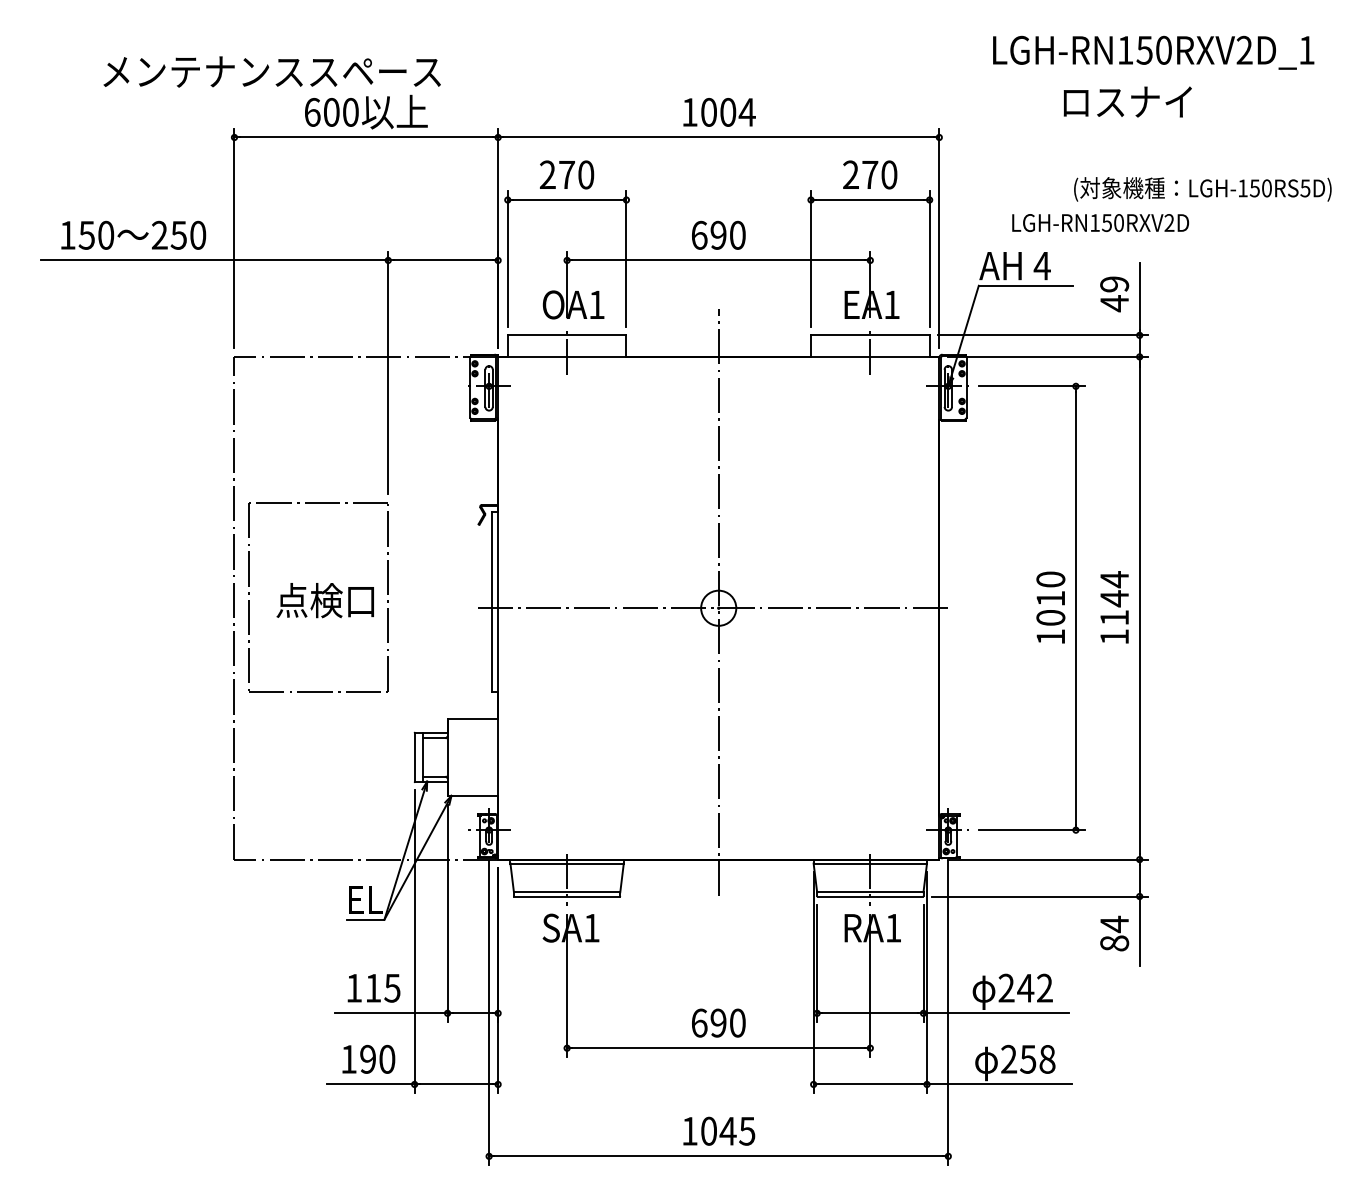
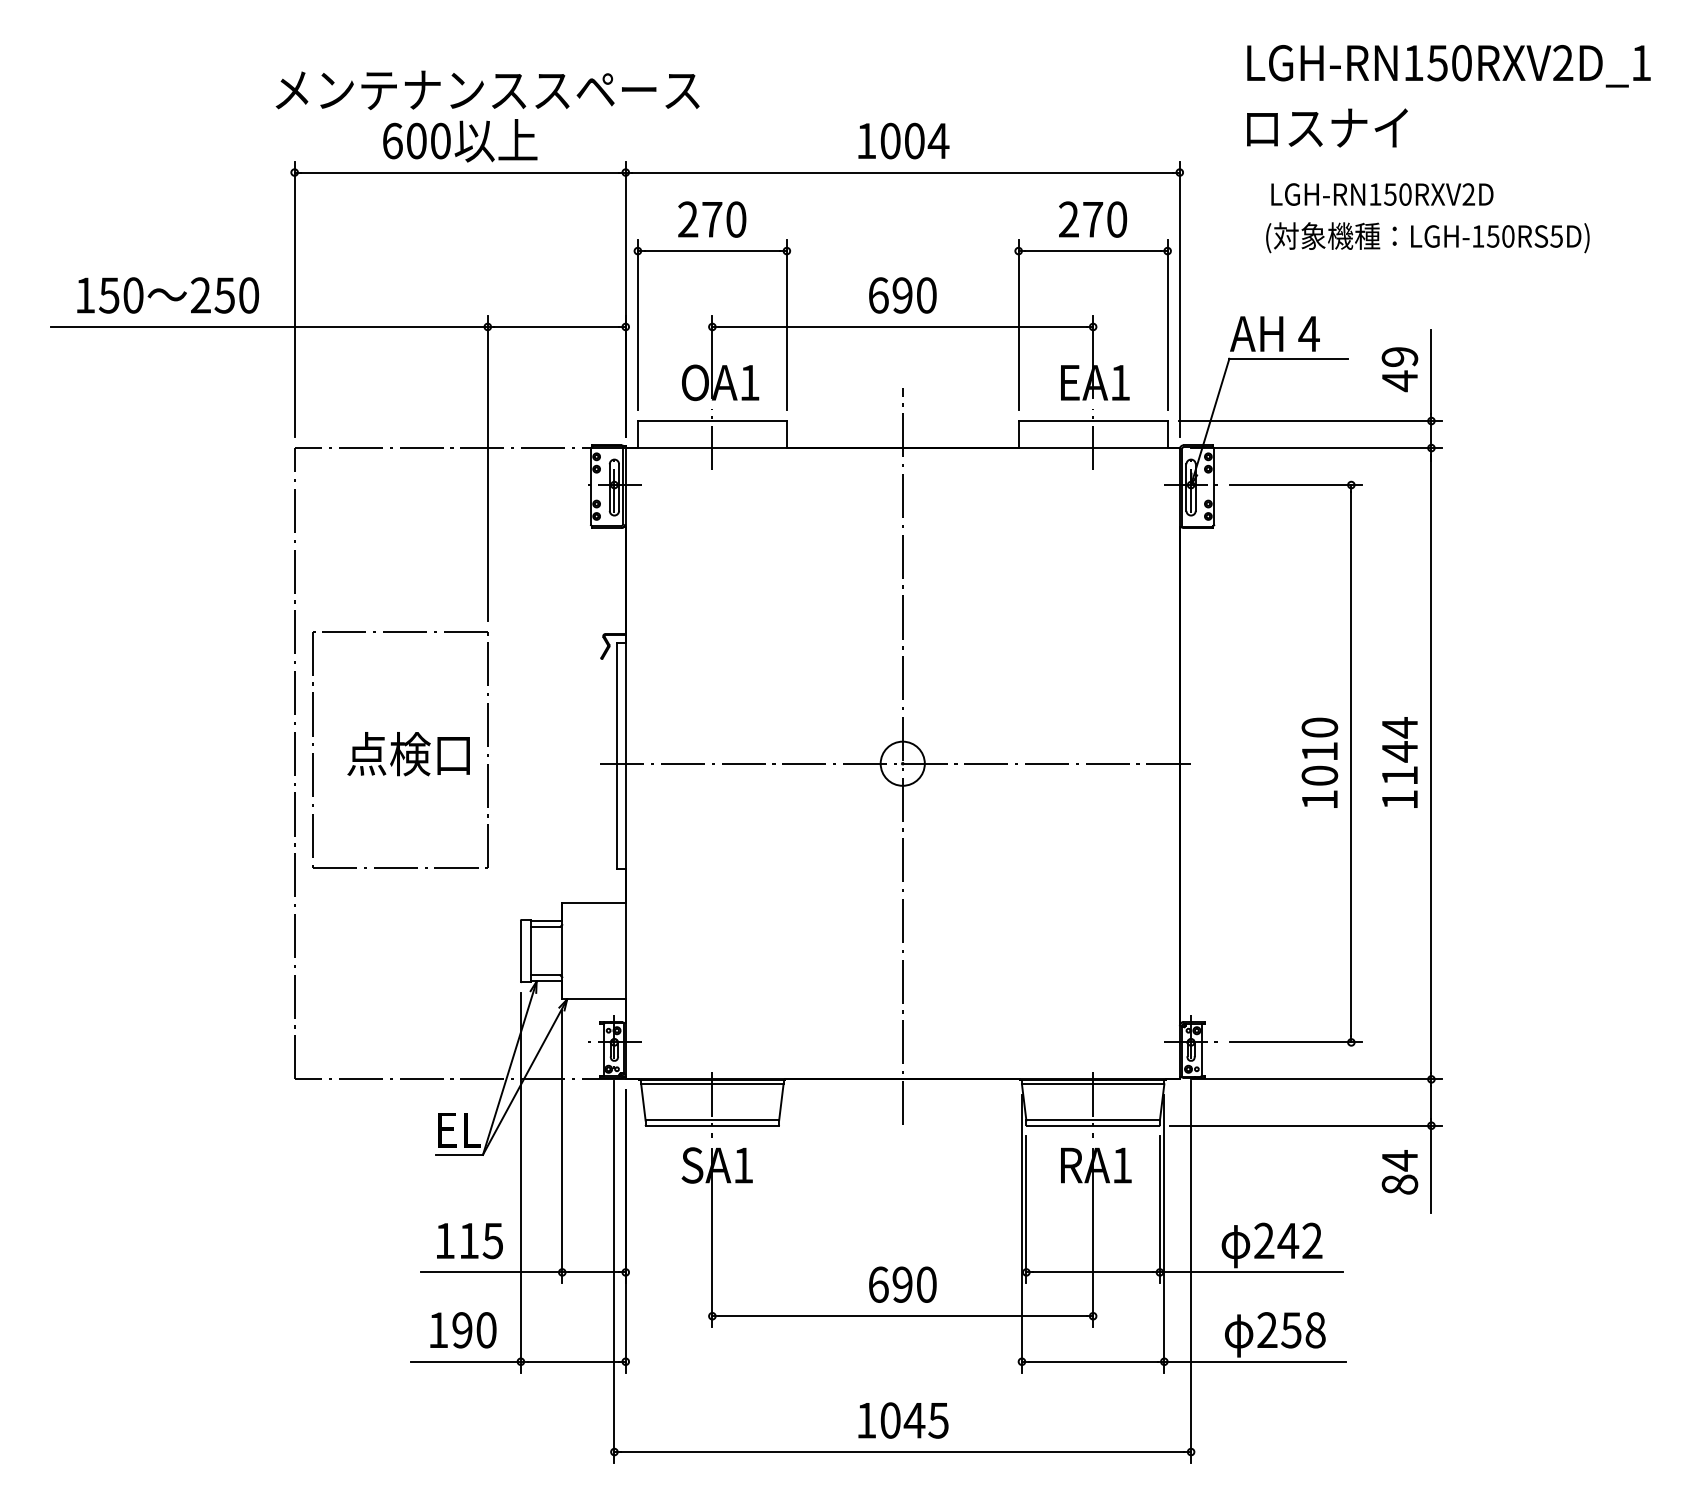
text: (271, 71) -> (486, 89), moved
text: (1127, 101) -> (1326, 127), moved
text: (1202, 189) -> (1427, 237), moved
text: (1100, 222) -> (1382, 193), moved

